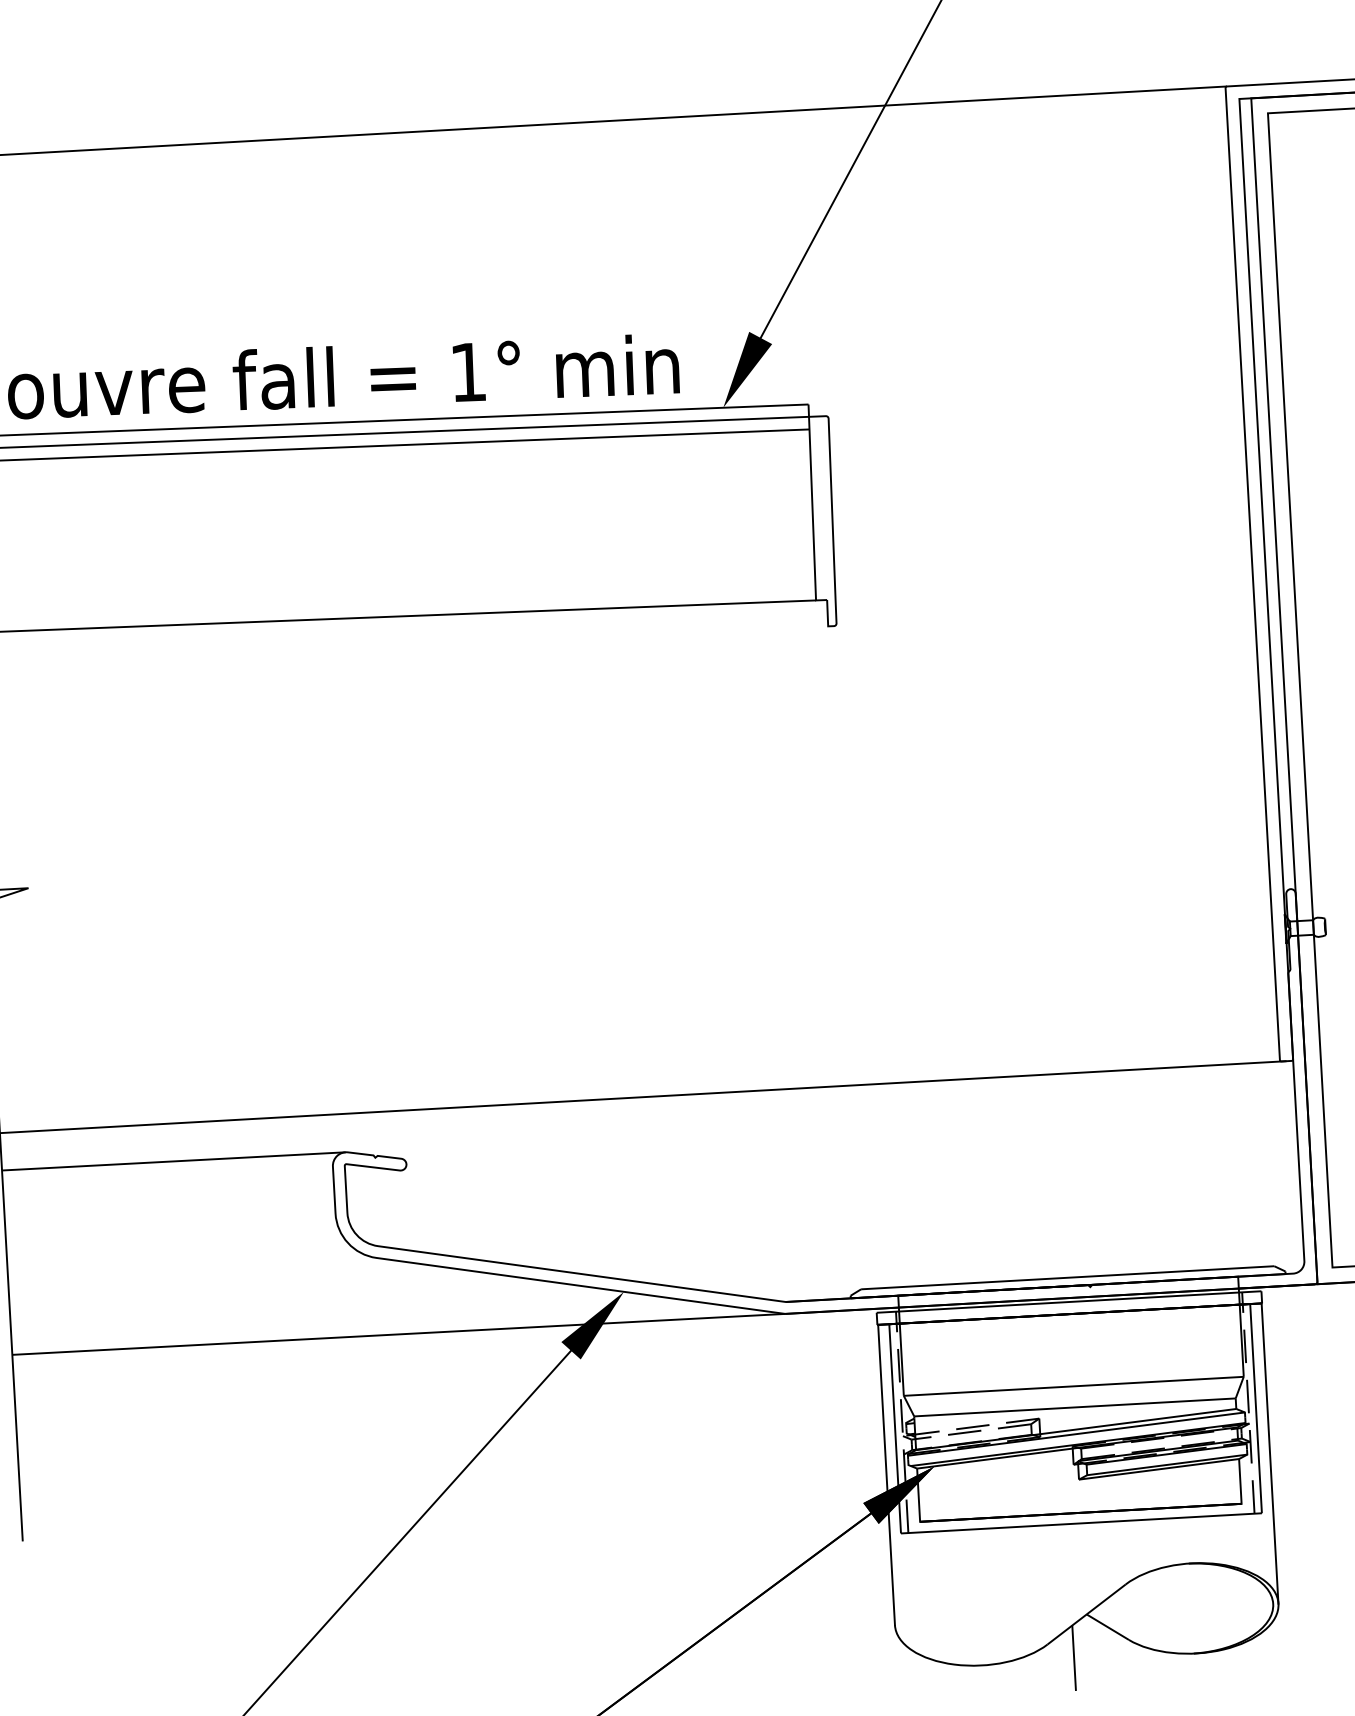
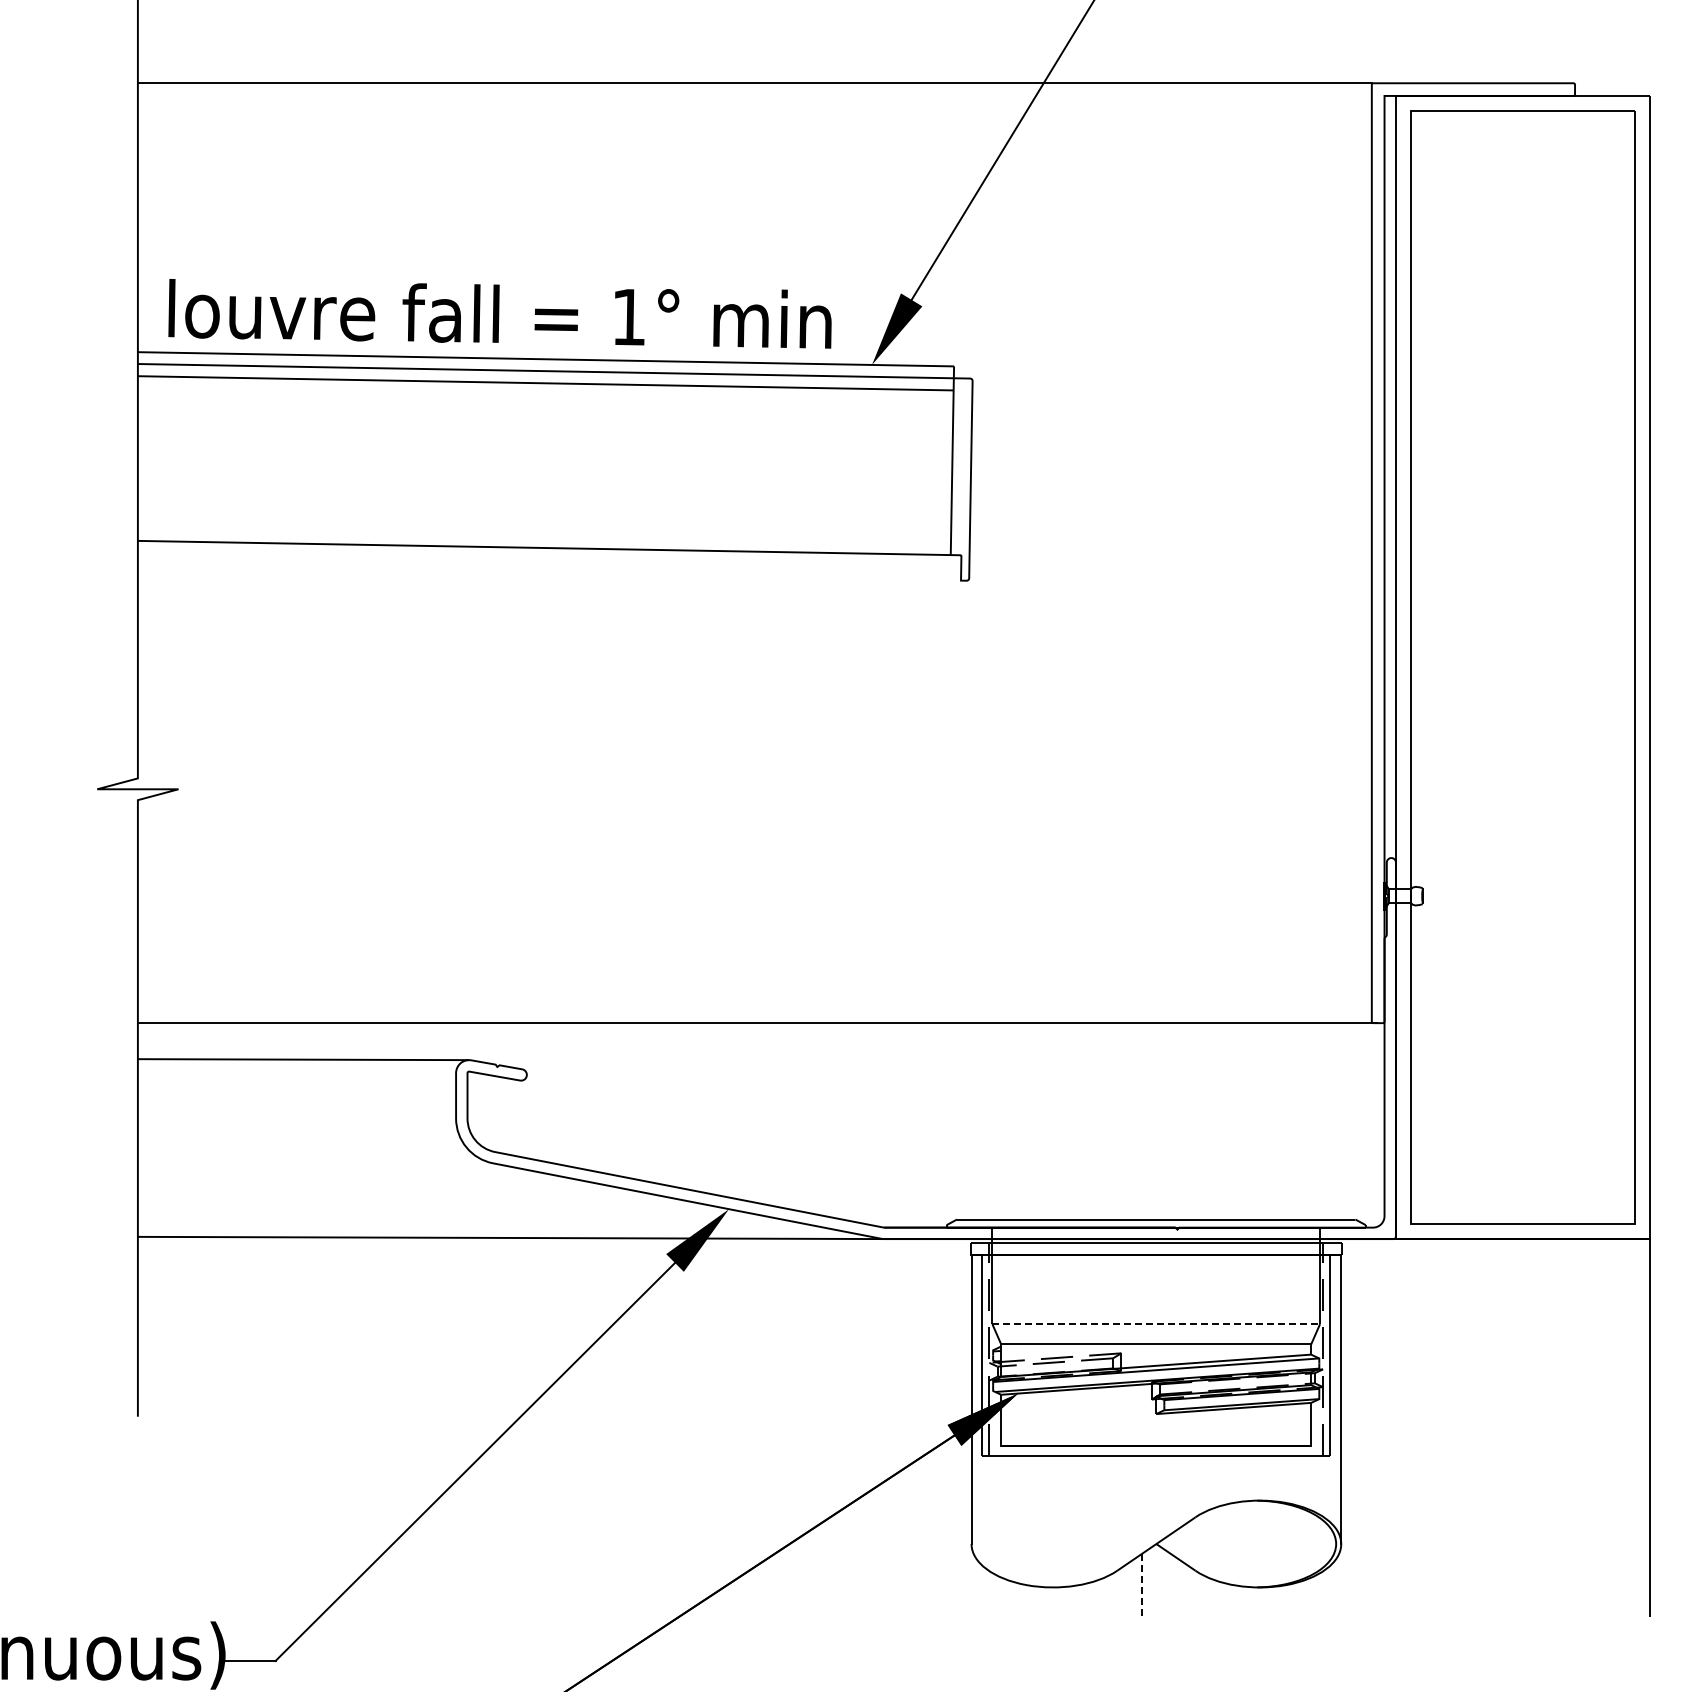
line: (1074, 1386) -> (1156, 1324), solid -> dashed
line: (1073, 1658) -> (1141, 1585), solid -> dashed

